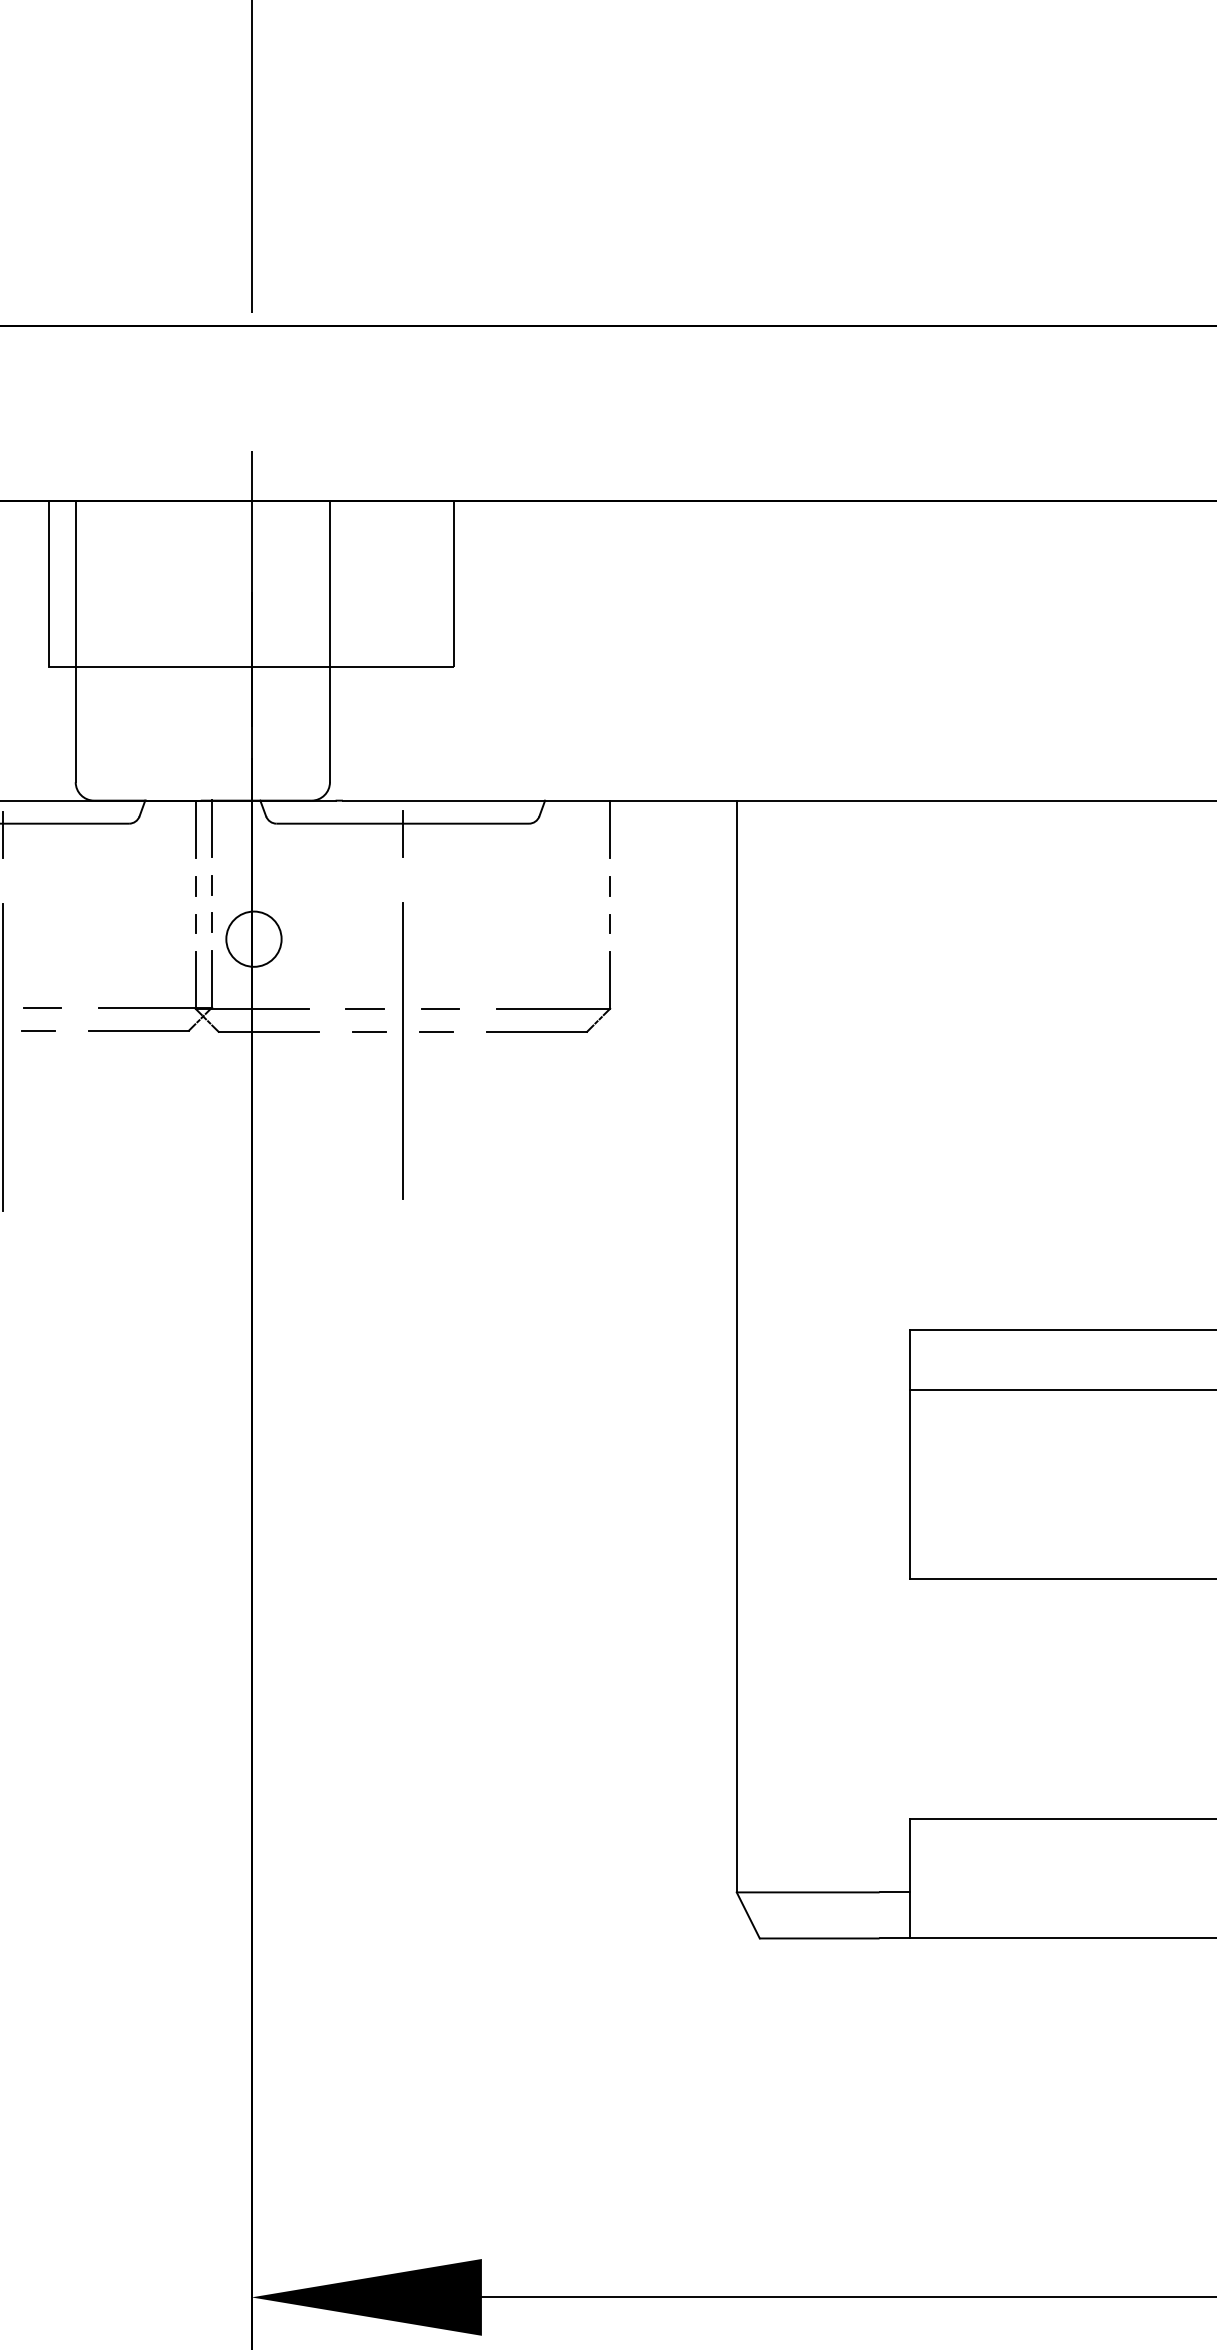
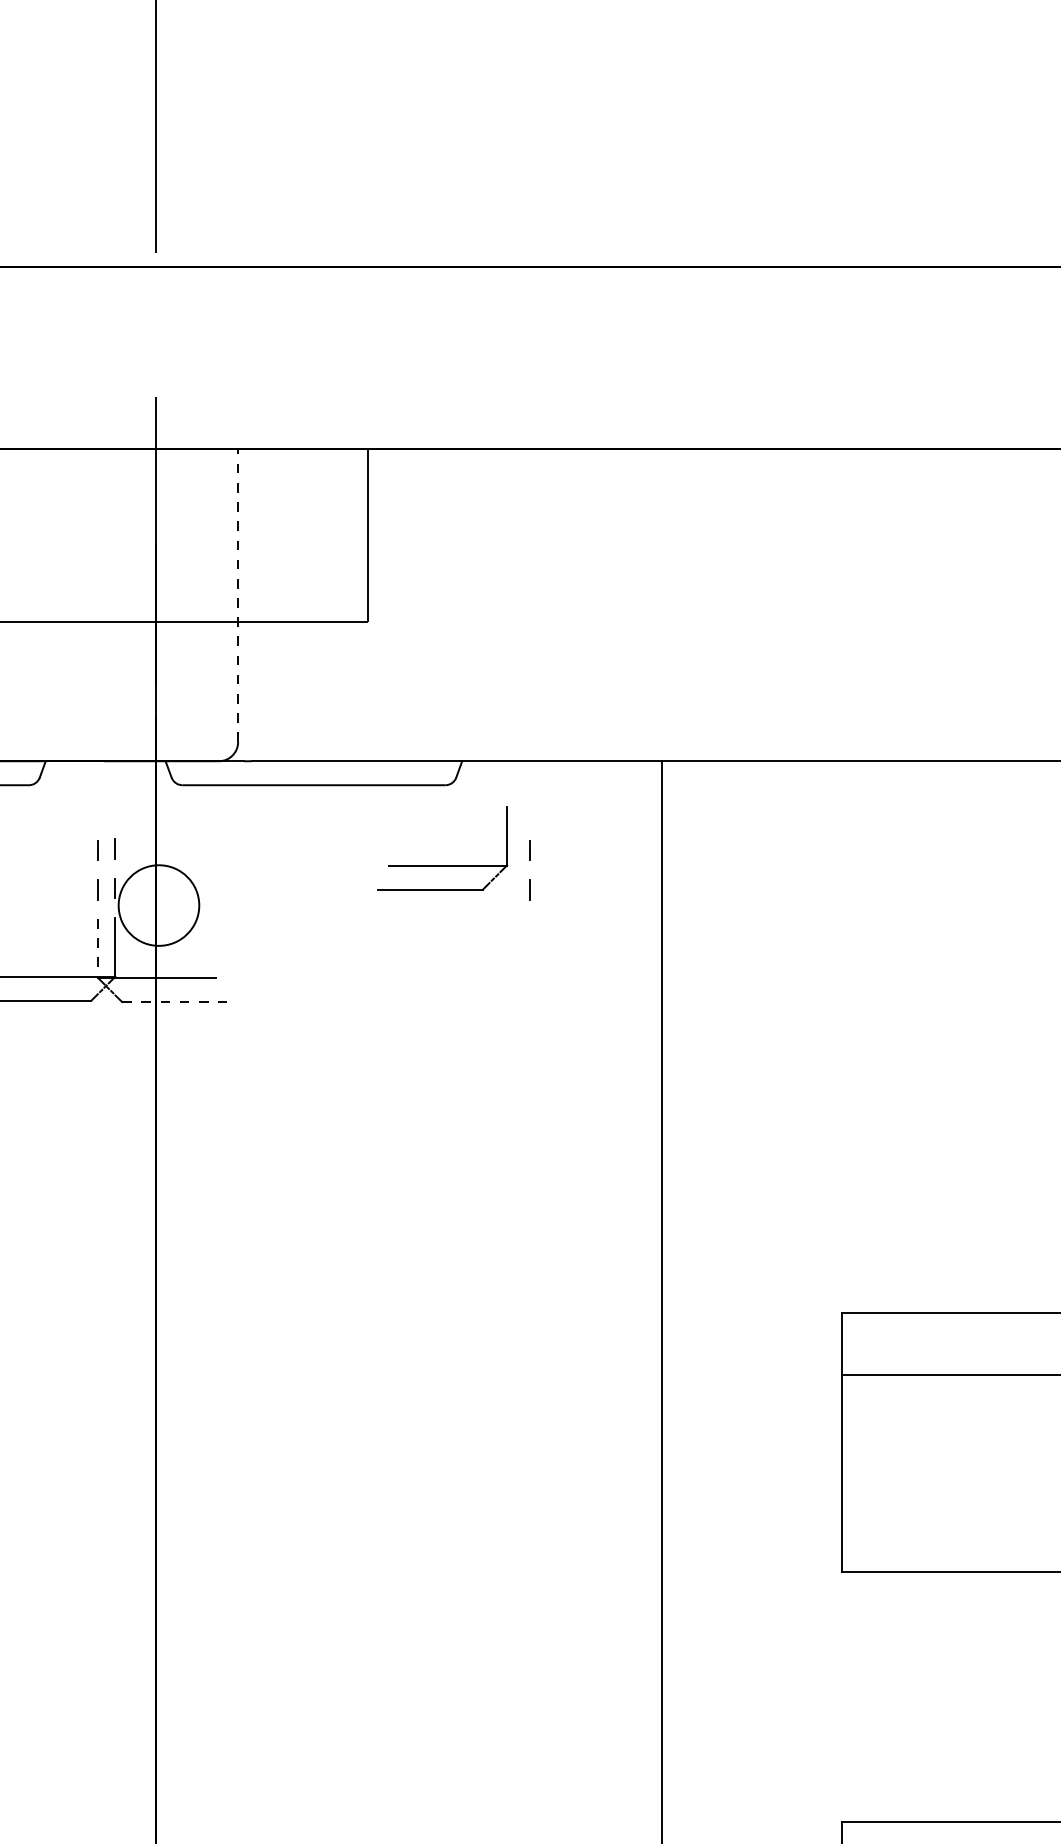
line: (330, 641) -> (238, 595), solid -> dashed
line: (212, 828) -> (115, 790), removed
line: (195, 829) -> (98, 791), removed
line: (610, 829) -> (530, 791), removed
line: (402, 834) -> (313, 796), removed
circle: (253, 938) -> (158, 904), size x1.4
line: (195, 980) -> (98, 948), solid -> dashed
line: (364, 1008) -> (274, 977), removed
line: (440, 1008) -> (353, 977), removed
part: (548, 1008) -> (442, 865), moved
line: (269, 1031) -> (175, 1001), solid -> dashed
line: (369, 1031) -> (279, 1001), removed
line: (436, 1031) -> (349, 1001), removed
line: (402, 1051) -> (313, 1022), removed

